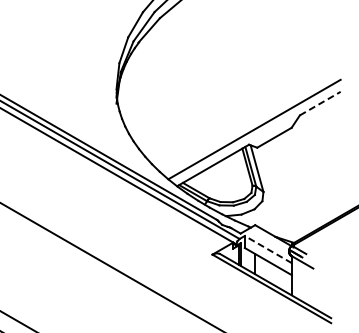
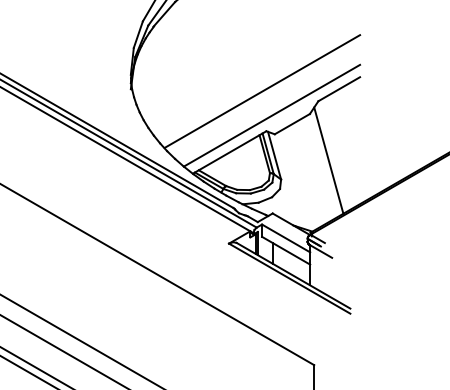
line: (320, 102) -> (339, 88), dashed -> solid
line: (245, 105) -> (262, 91), added
line: (309, 173) -> (328, 160), added
line: (268, 249) -> (286, 238), dashed -> solid

